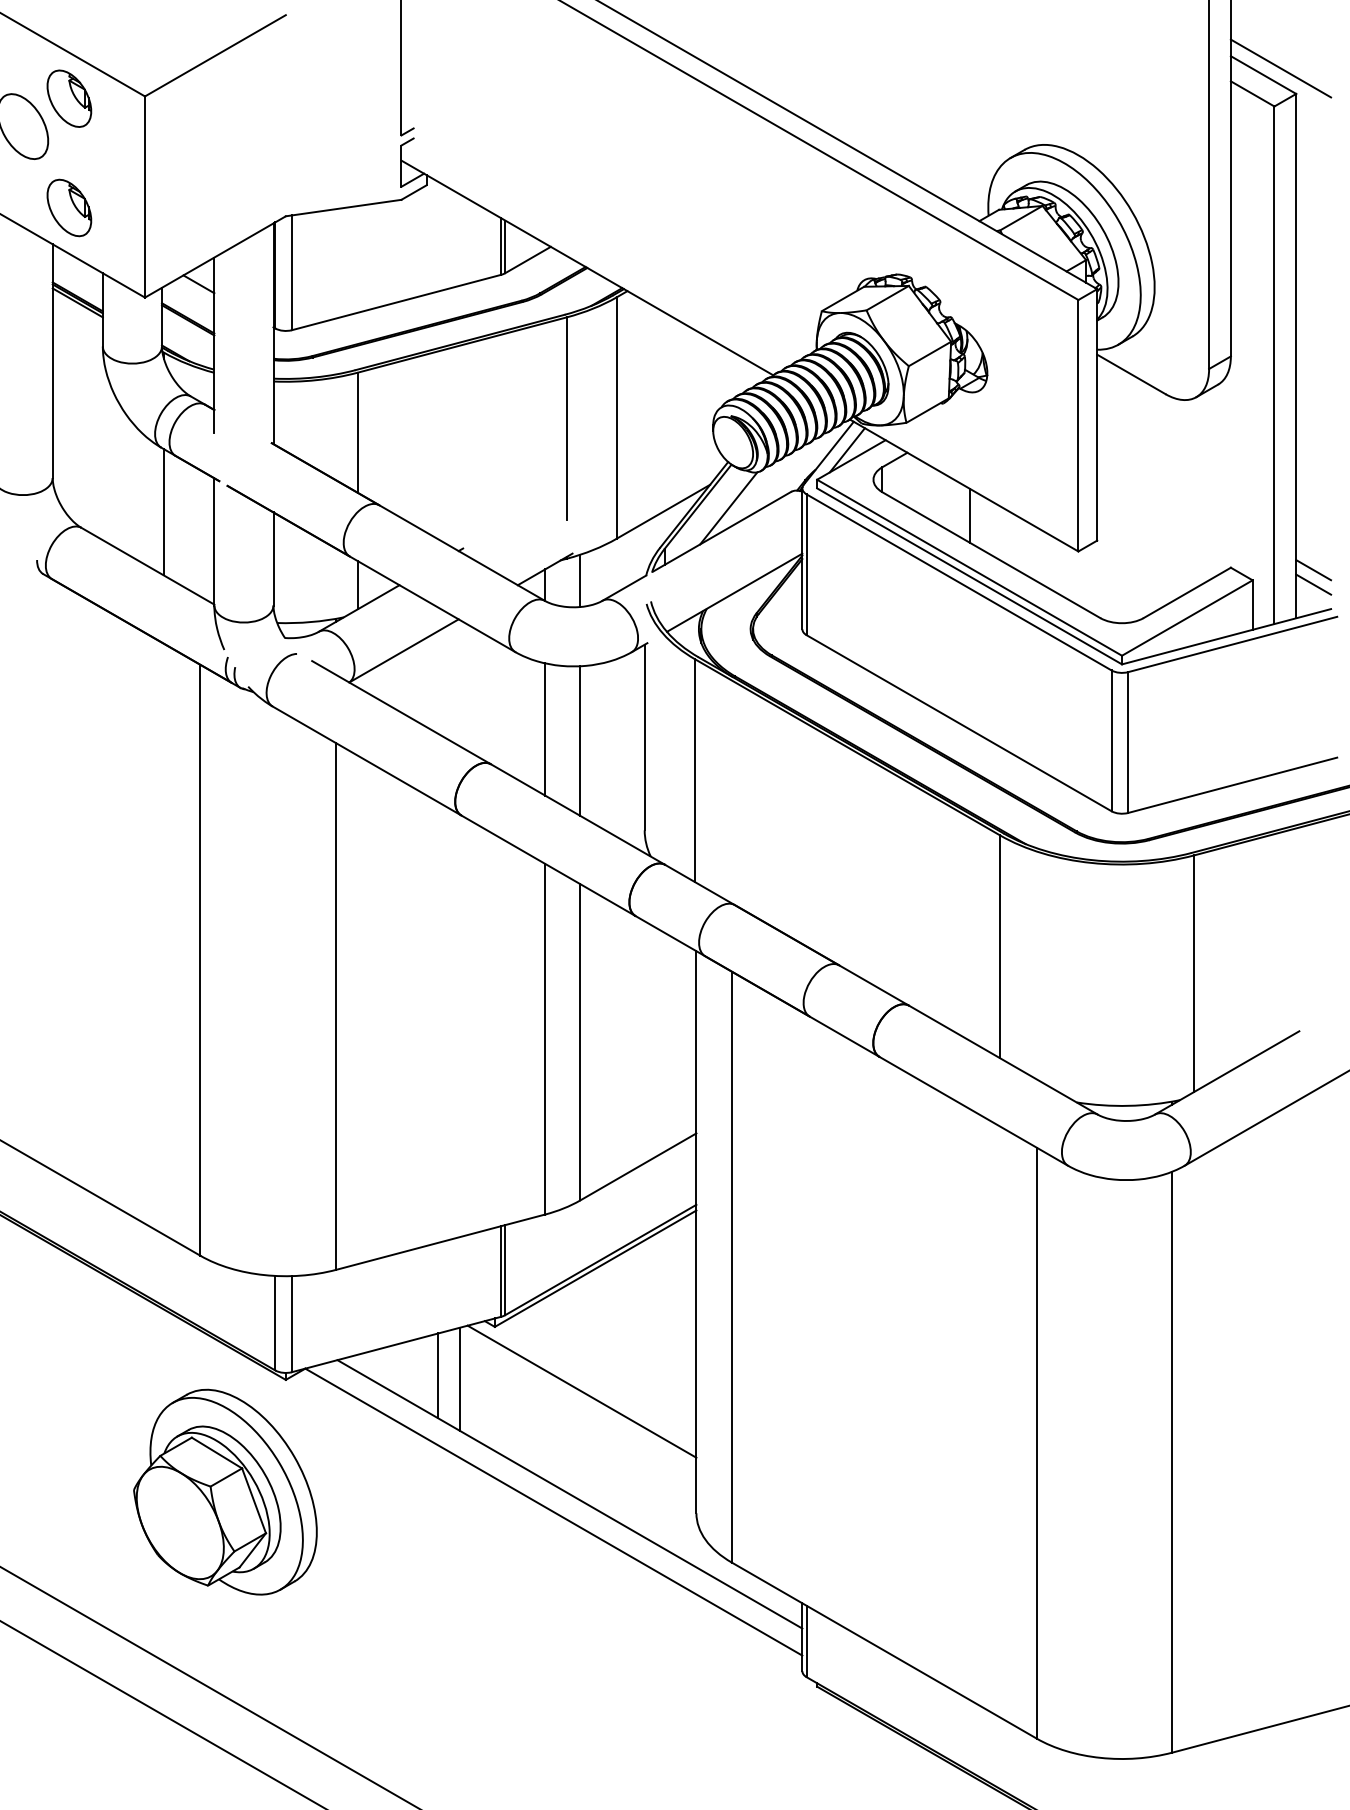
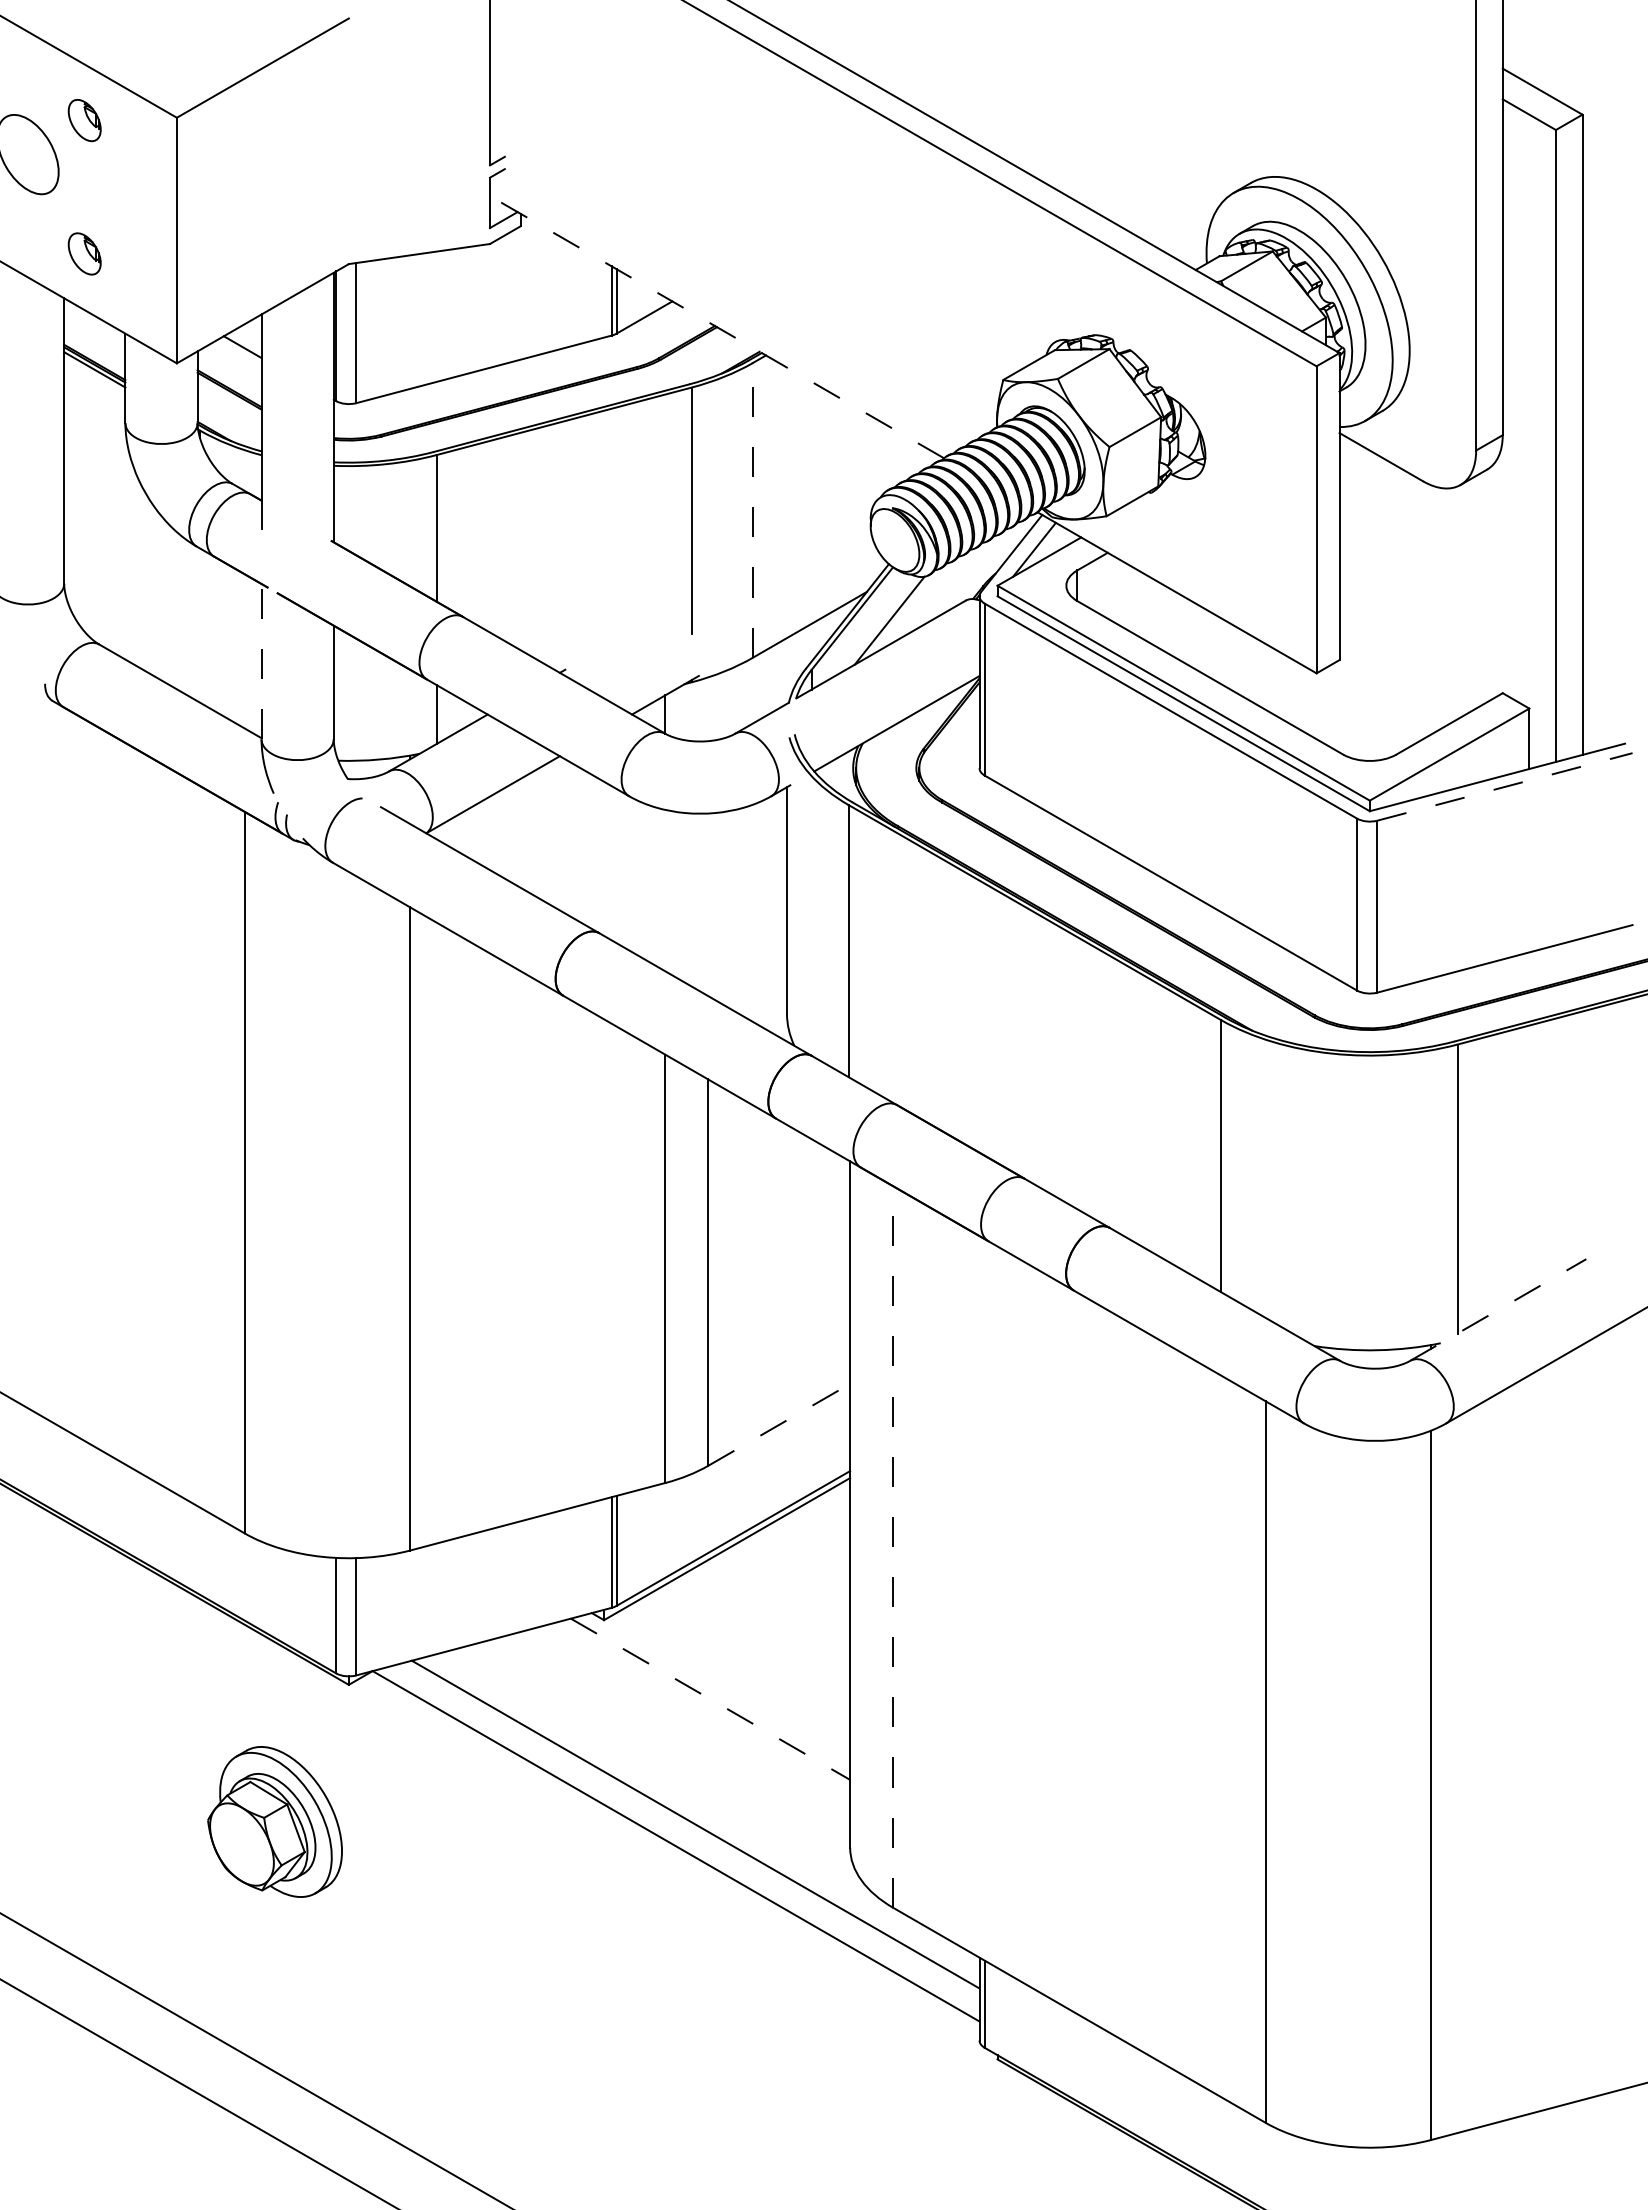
line: (1280, 68) -> (1563, 83), removed
part: (69, 98) -> (84, 120), size x0.6
part: (69, 207) -> (84, 253), size x0.6
line: (586, 267) -> (716, 326), solid -> dashed
line: (616, 417) -> (752, 509), solid -> dashed
line: (163, 512) -> (199, 625), removed
line: (969, 515) -> (1183, 629), removed
line: (214, 541) -> (261, 661), solid -> dashed
line: (1313, 569) -> (1603, 695), removed
line: (580, 581) -> (708, 709), removed
line: (1313, 584) -> (1603, 713), removed
line: (1233, 644) -> (1505, 786), solid -> dashed
line: (545, 729) -> (665, 890), removed
line: (580, 740) -> (708, 904), removed
line: (1227, 1073) -> (1498, 1310), solid -> dashed
line: (638, 1166) -> (779, 1424), solid -> dashed
line: (731, 1267) -> (893, 1547), solid -> dashed
line: (437, 1375) -> (534, 1679), removed
line: (460, 1379) -> (561, 1684), removed
line: (582, 1391) -> (710, 1699), solid -> dashed
part: (224, 1491) -> (274, 1821), size x0.6

